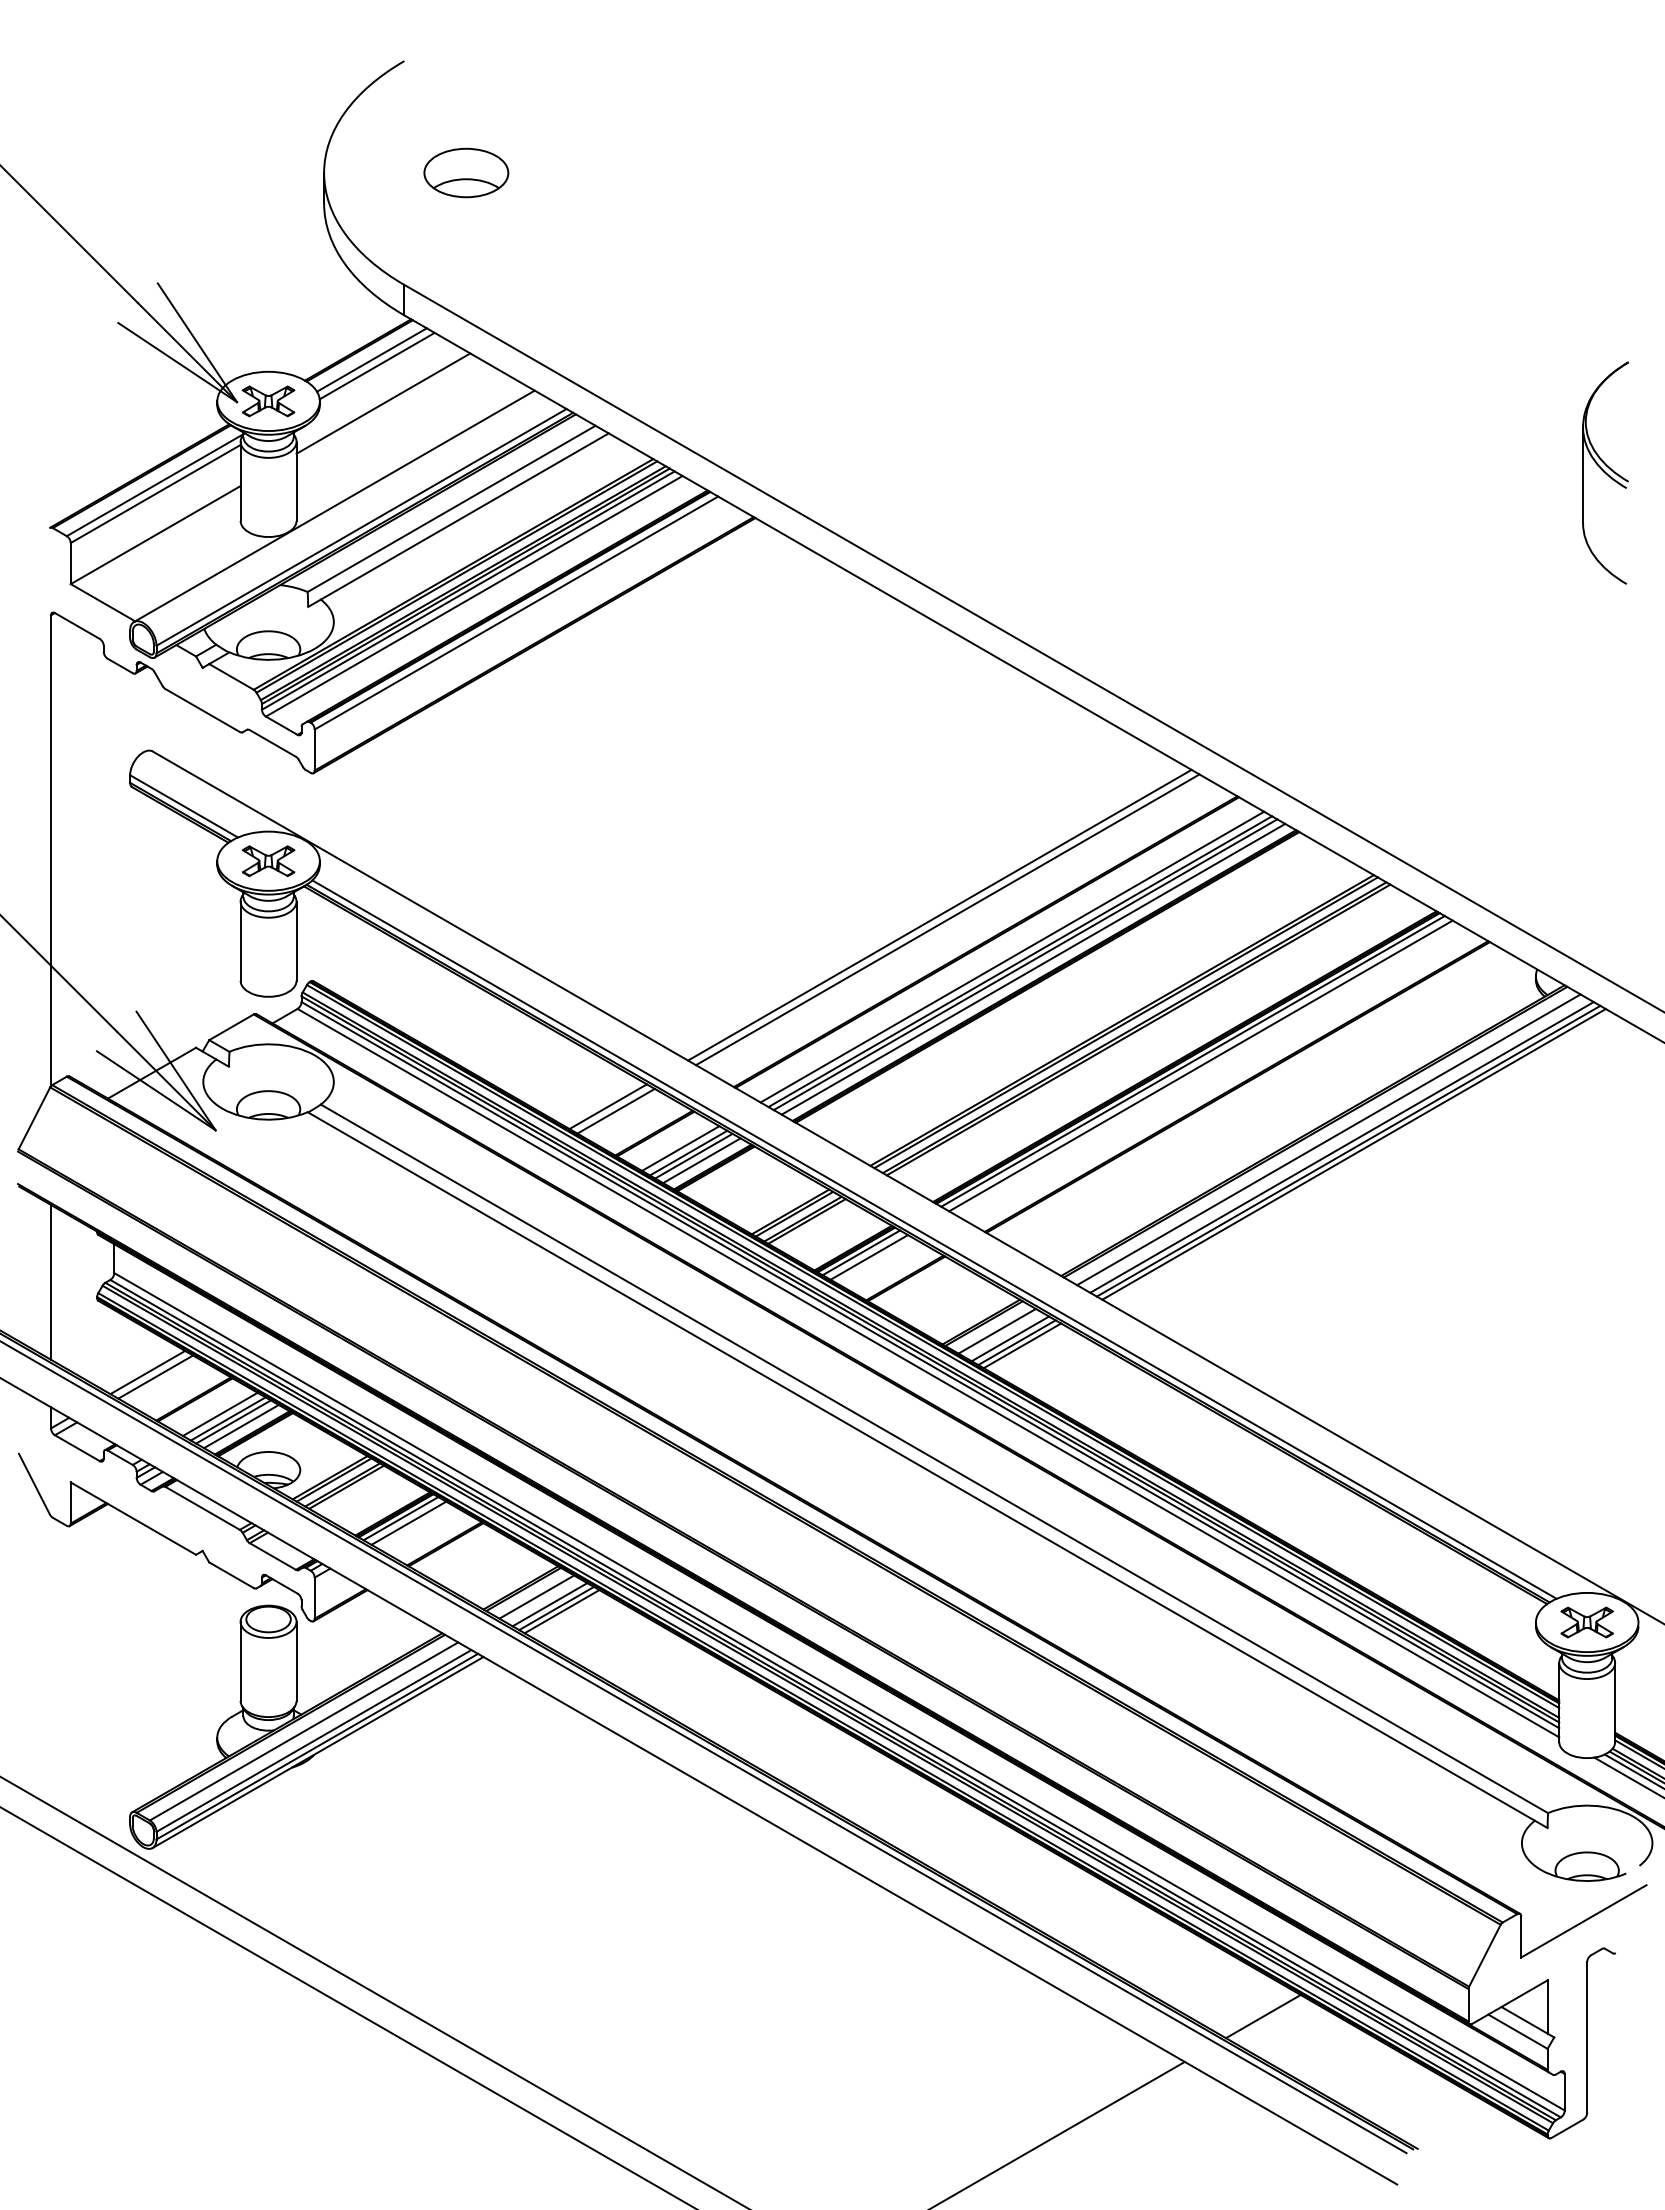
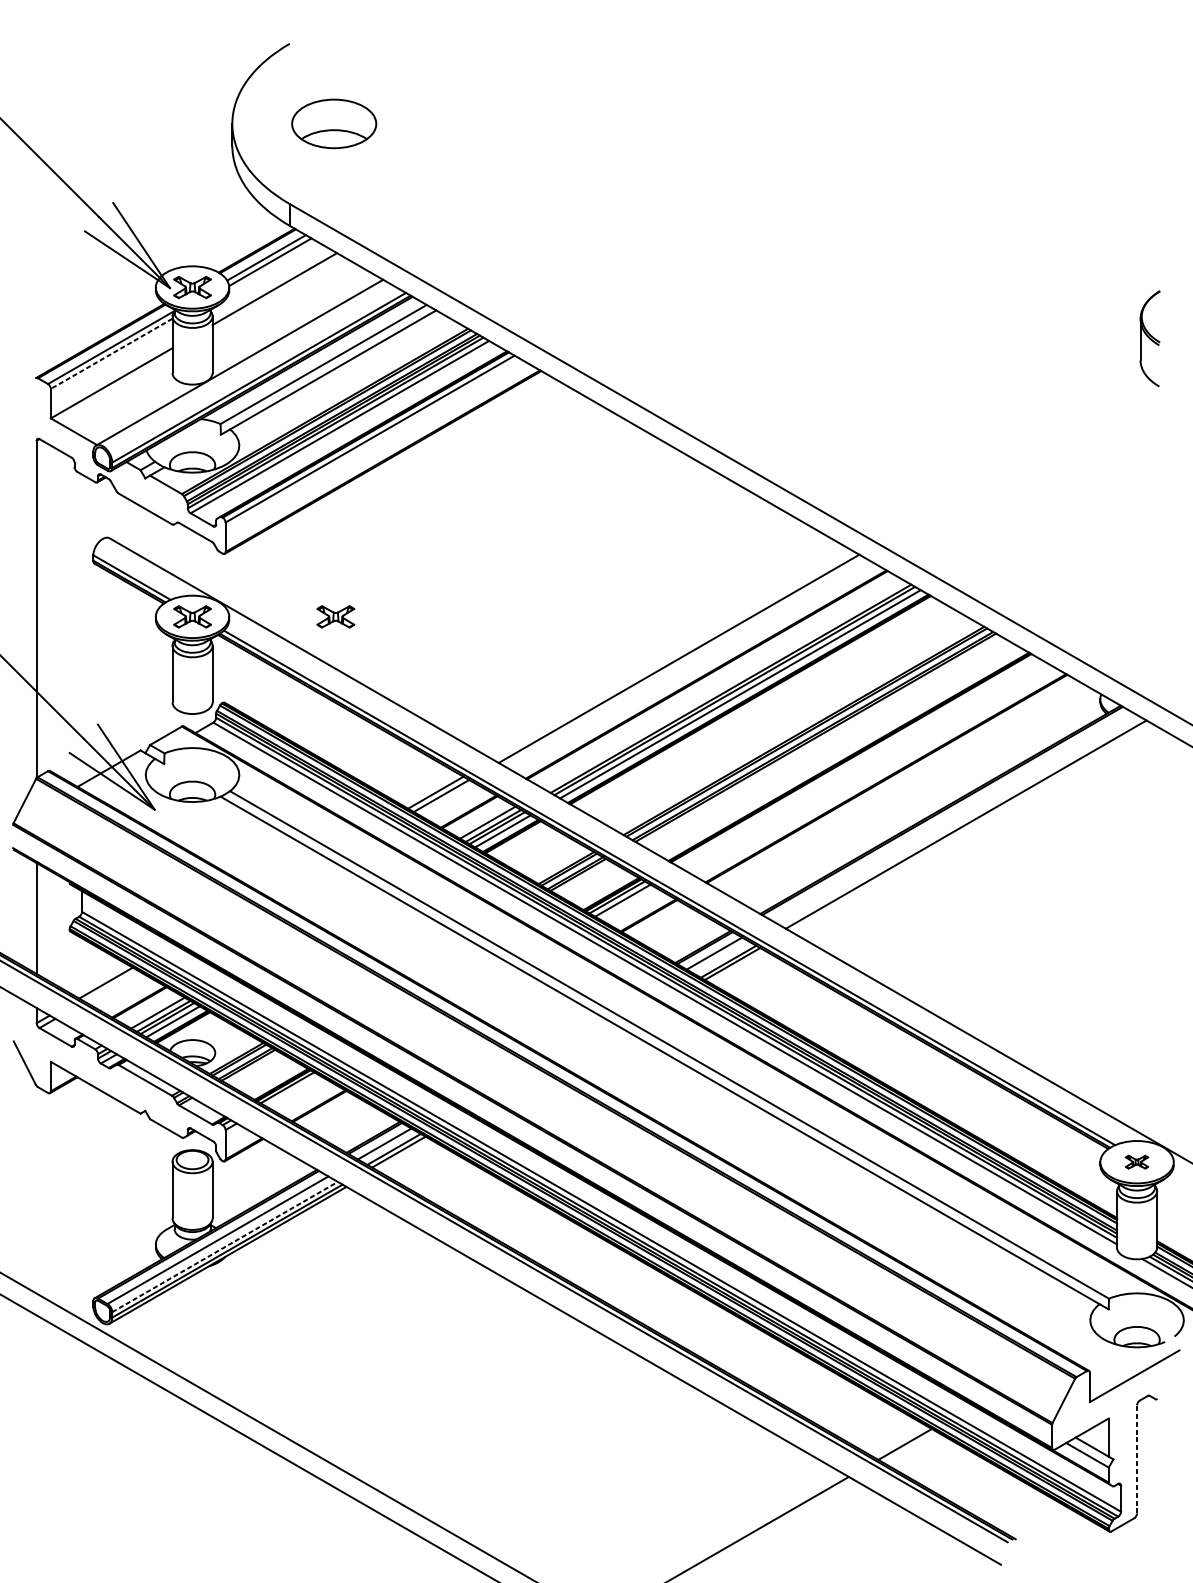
part: (466, 172) -> (334, 123), size x1.4
part: (1605, 472) -> (1150, 338), size x0.6
line: (155, 494) -> (111, 354), solid -> dashed
part: (468, 861) -> (335, 617), added
line: (939, 914) -> (673, 655), removed
line: (1012, 956) -> (725, 685), removed
line: (1192, 1061) -> (854, 760), removed
line: (1200, 1065) -> (860, 763), removed
line: (1328, 1139) -> (951, 816), removed
line: (1341, 1147) -> (961, 821), removed
line: (1353, 1154) -> (969, 826), removed
line: (1010, 1338) -> (724, 958), removed
line: (155, 1376) -> (111, 985), removed
line: (408, 1522) -> (292, 1090), removed
line: (561, 1611) -> (402, 1154), removed
part: (1586, 1622) -> (1136, 1162), size x0.6
line: (313, 1740) -> (224, 1246), solid -> dashed
line: (1587, 2036) -> (1137, 1458), solid -> dashed

